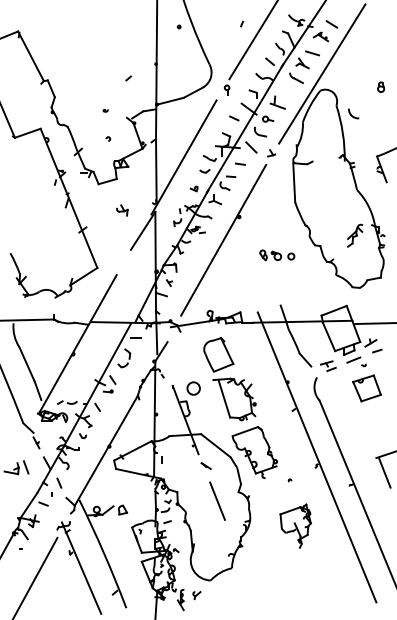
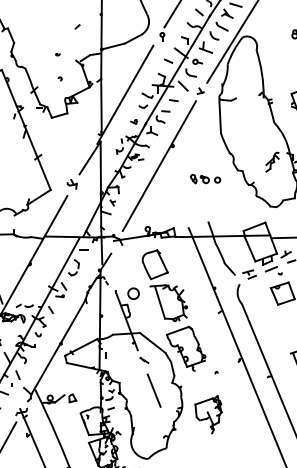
arc: (351, 113) -> (212, 35), moved
part: (122, 210) -> (72, 184), moved
part: (295, 525) -> (208, 414), moved

